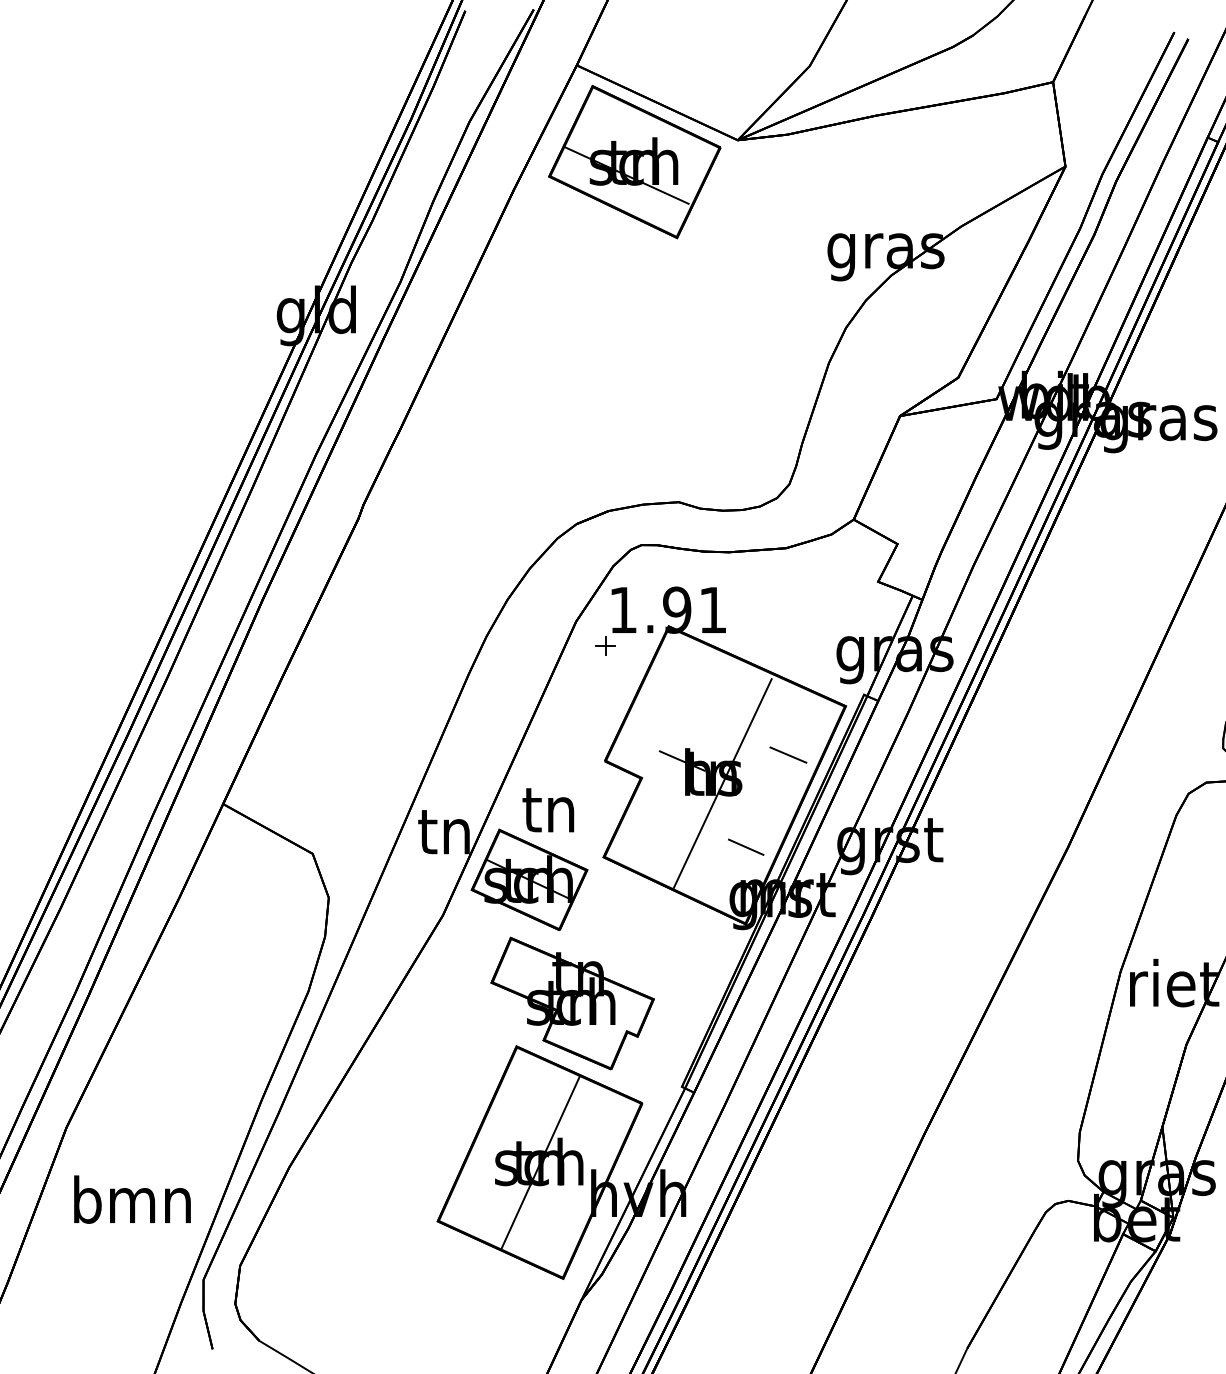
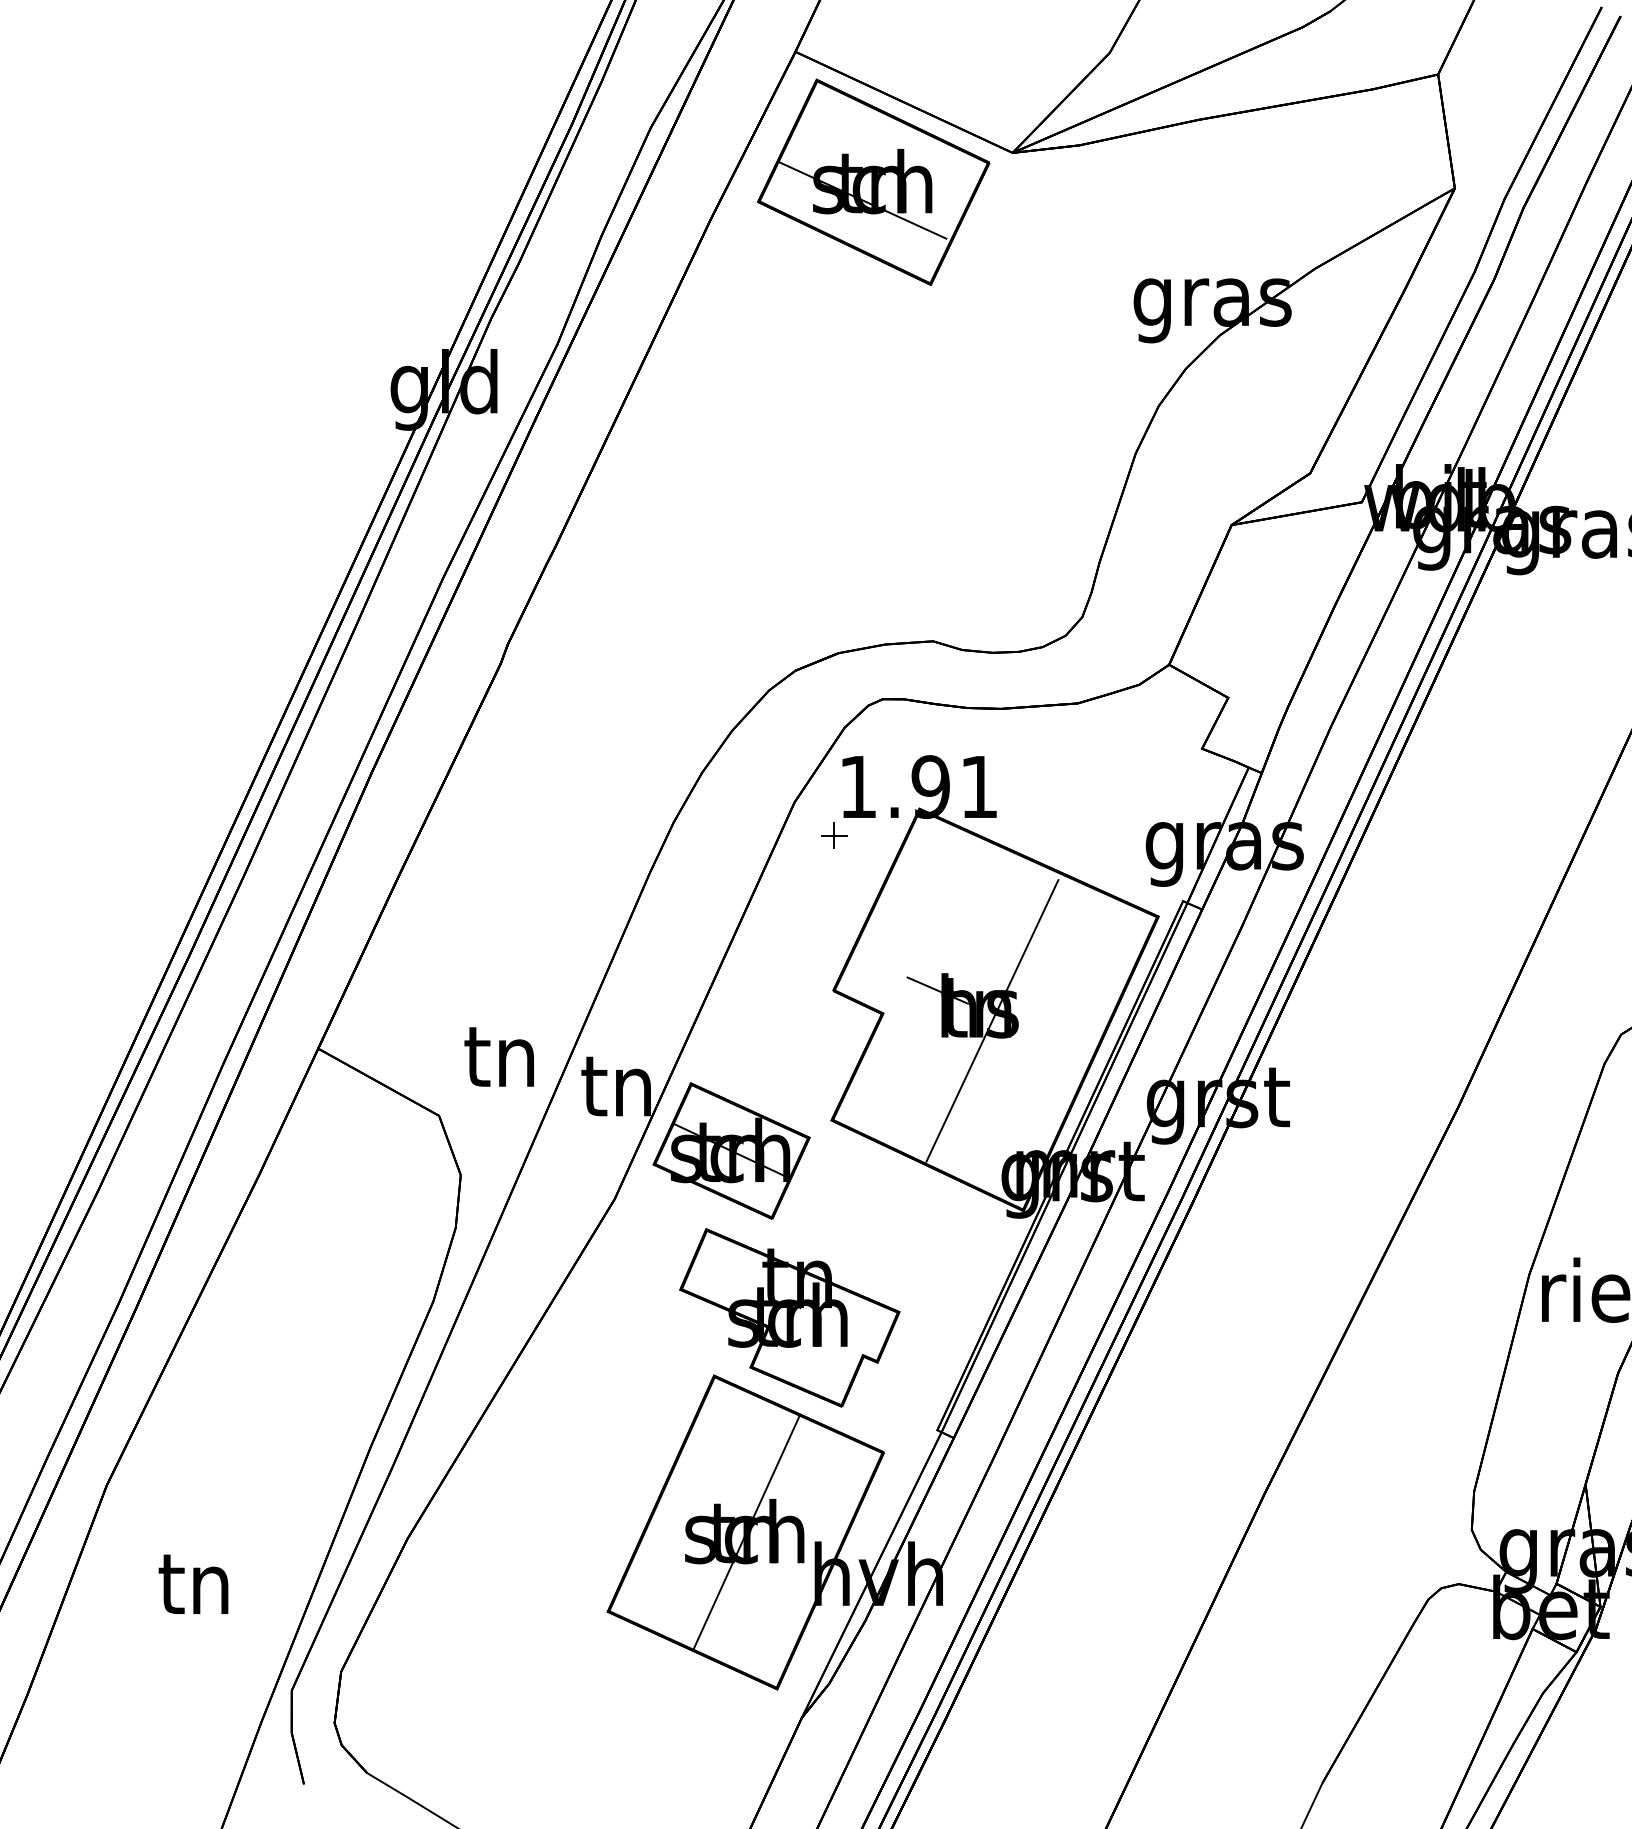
line: (788, 754) -> (1081, 981), removed
text: (548, 810) -> (499, 1057), moved
line: (745, 846) -> (1023, 1105), removed
text: (132, 1199) -> (195, 1582), bmn -> tn

